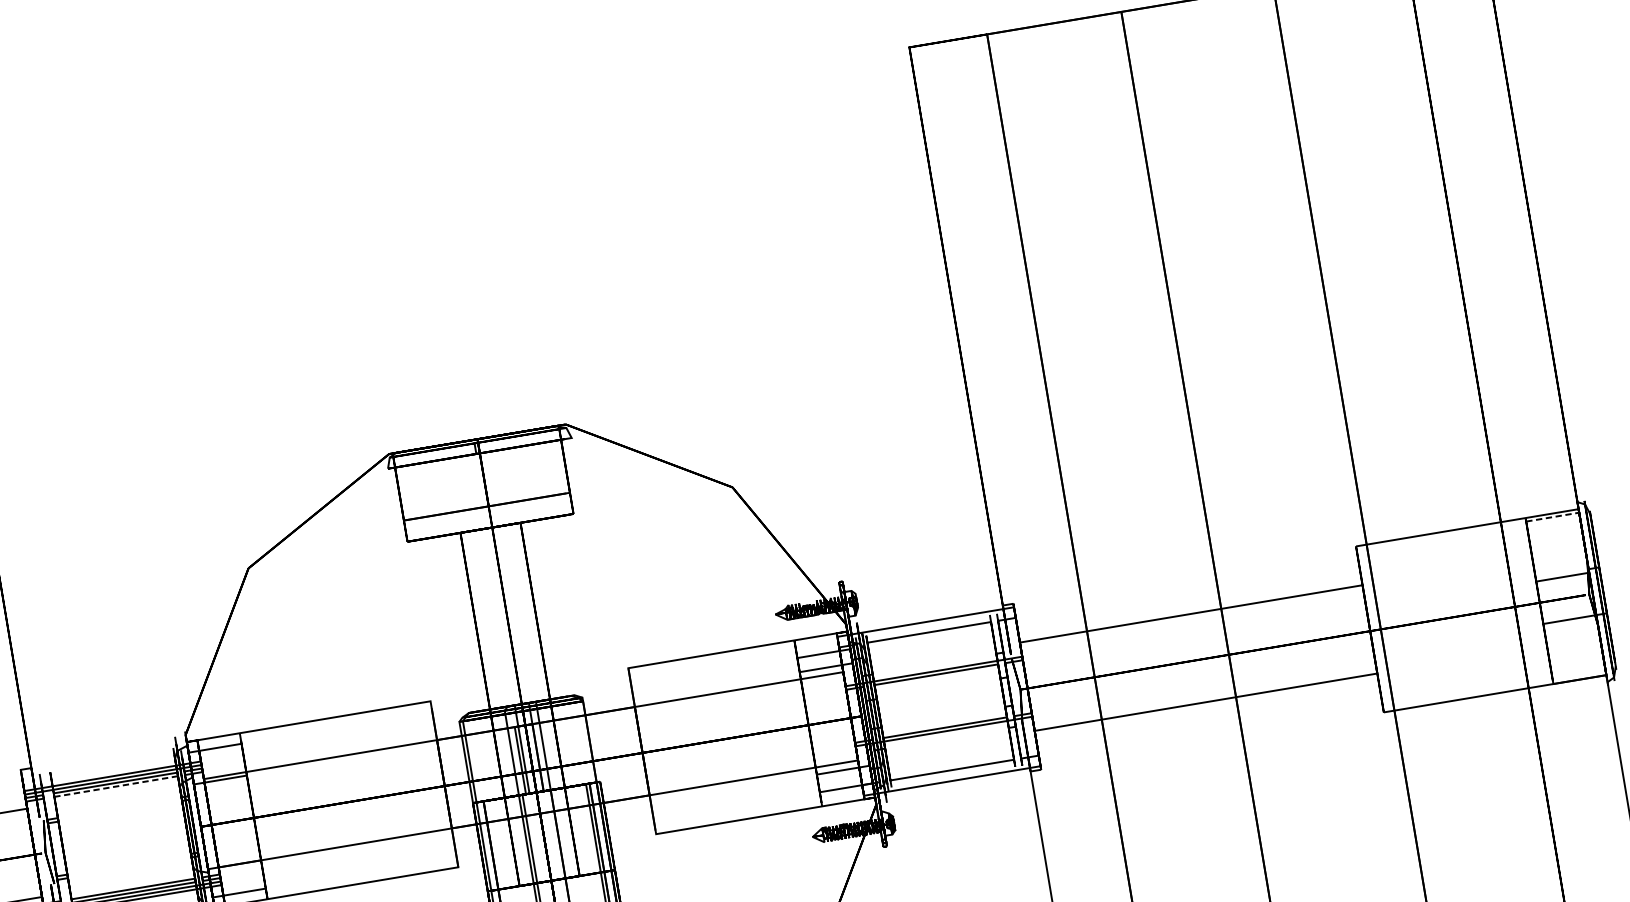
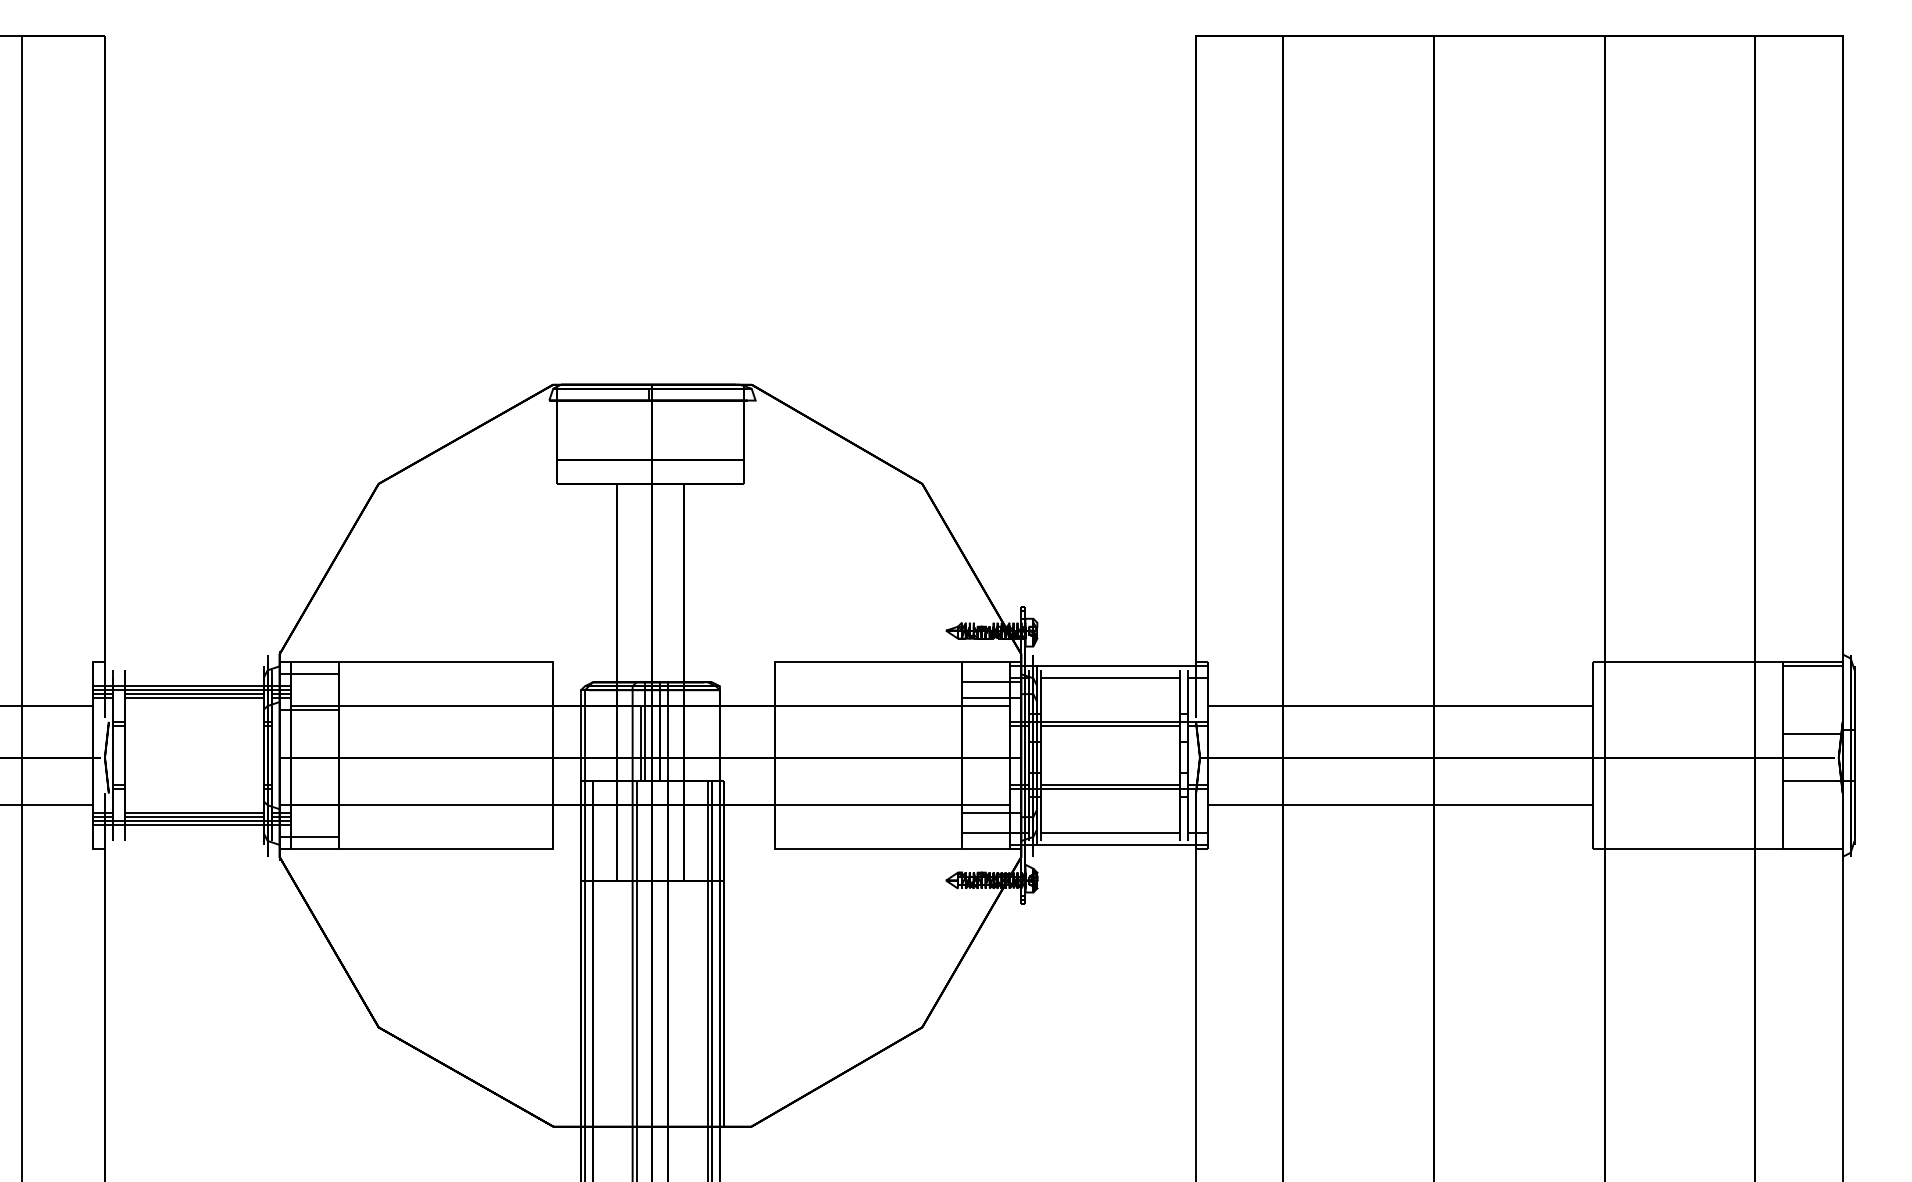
line: (1552, 517) -> (1812, 666), dashed -> solid
line: (115, 787) -> (193, 698), dashed -> solid

